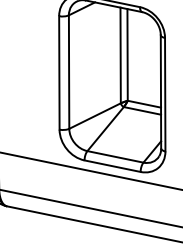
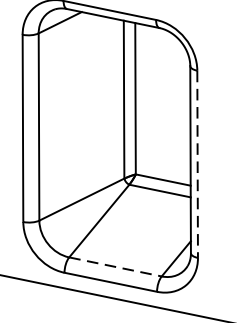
line: (165, 94) -> (198, 164), solid -> dashed
line: (115, 156) -> (115, 266), solid -> dashed

